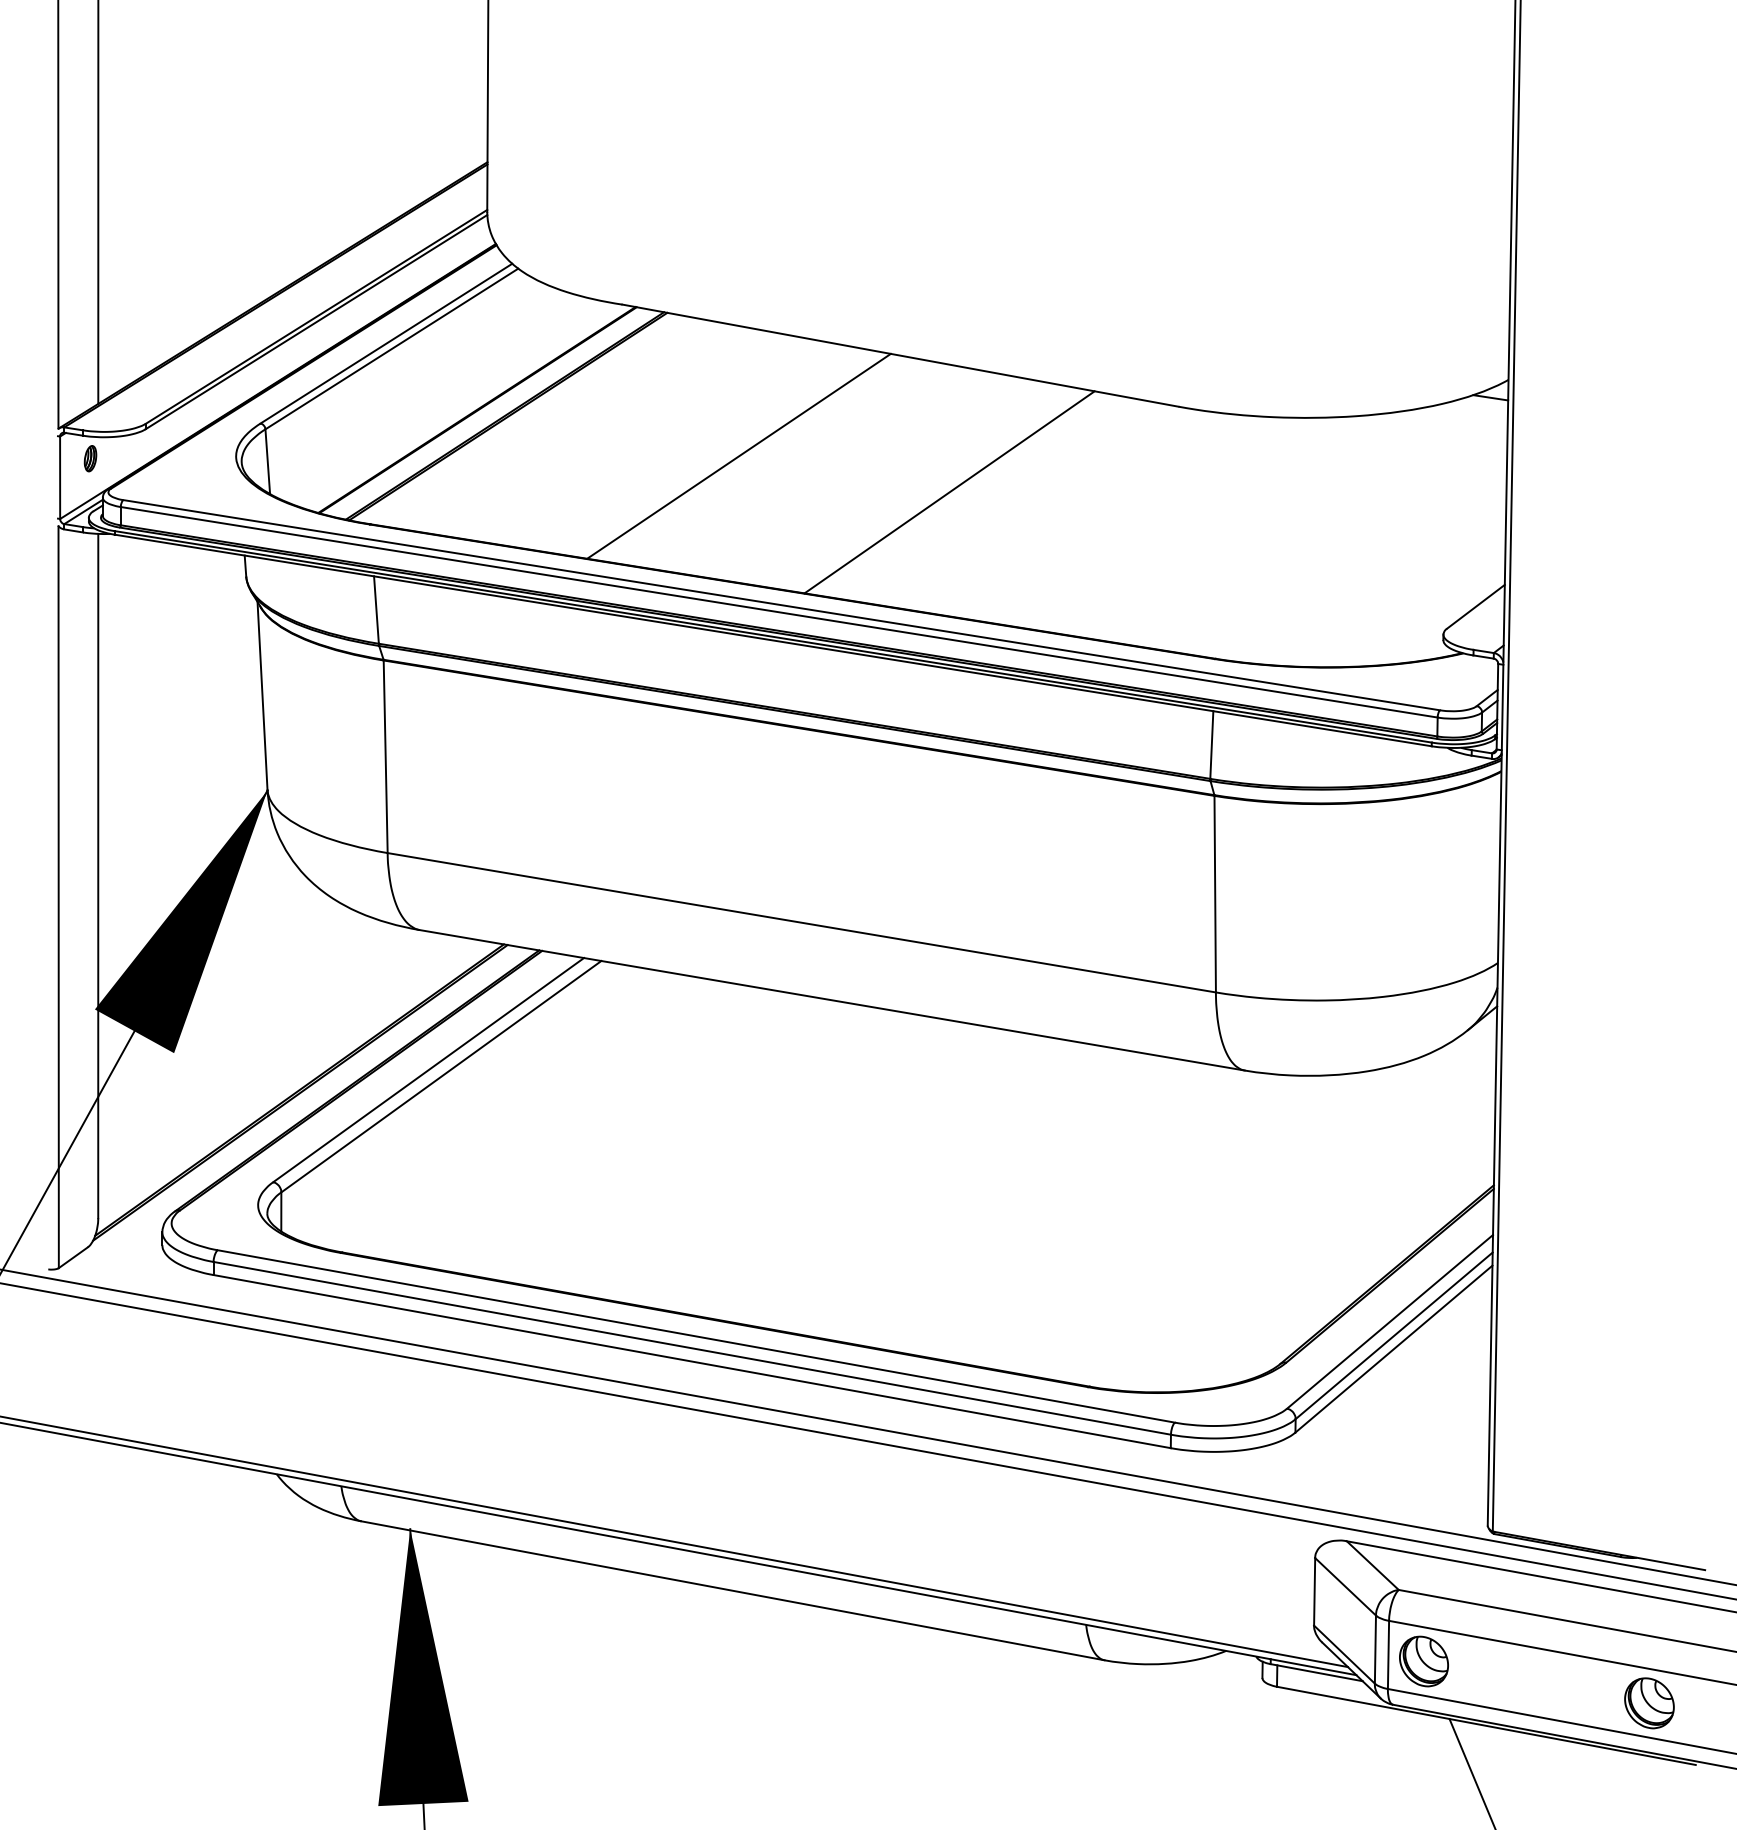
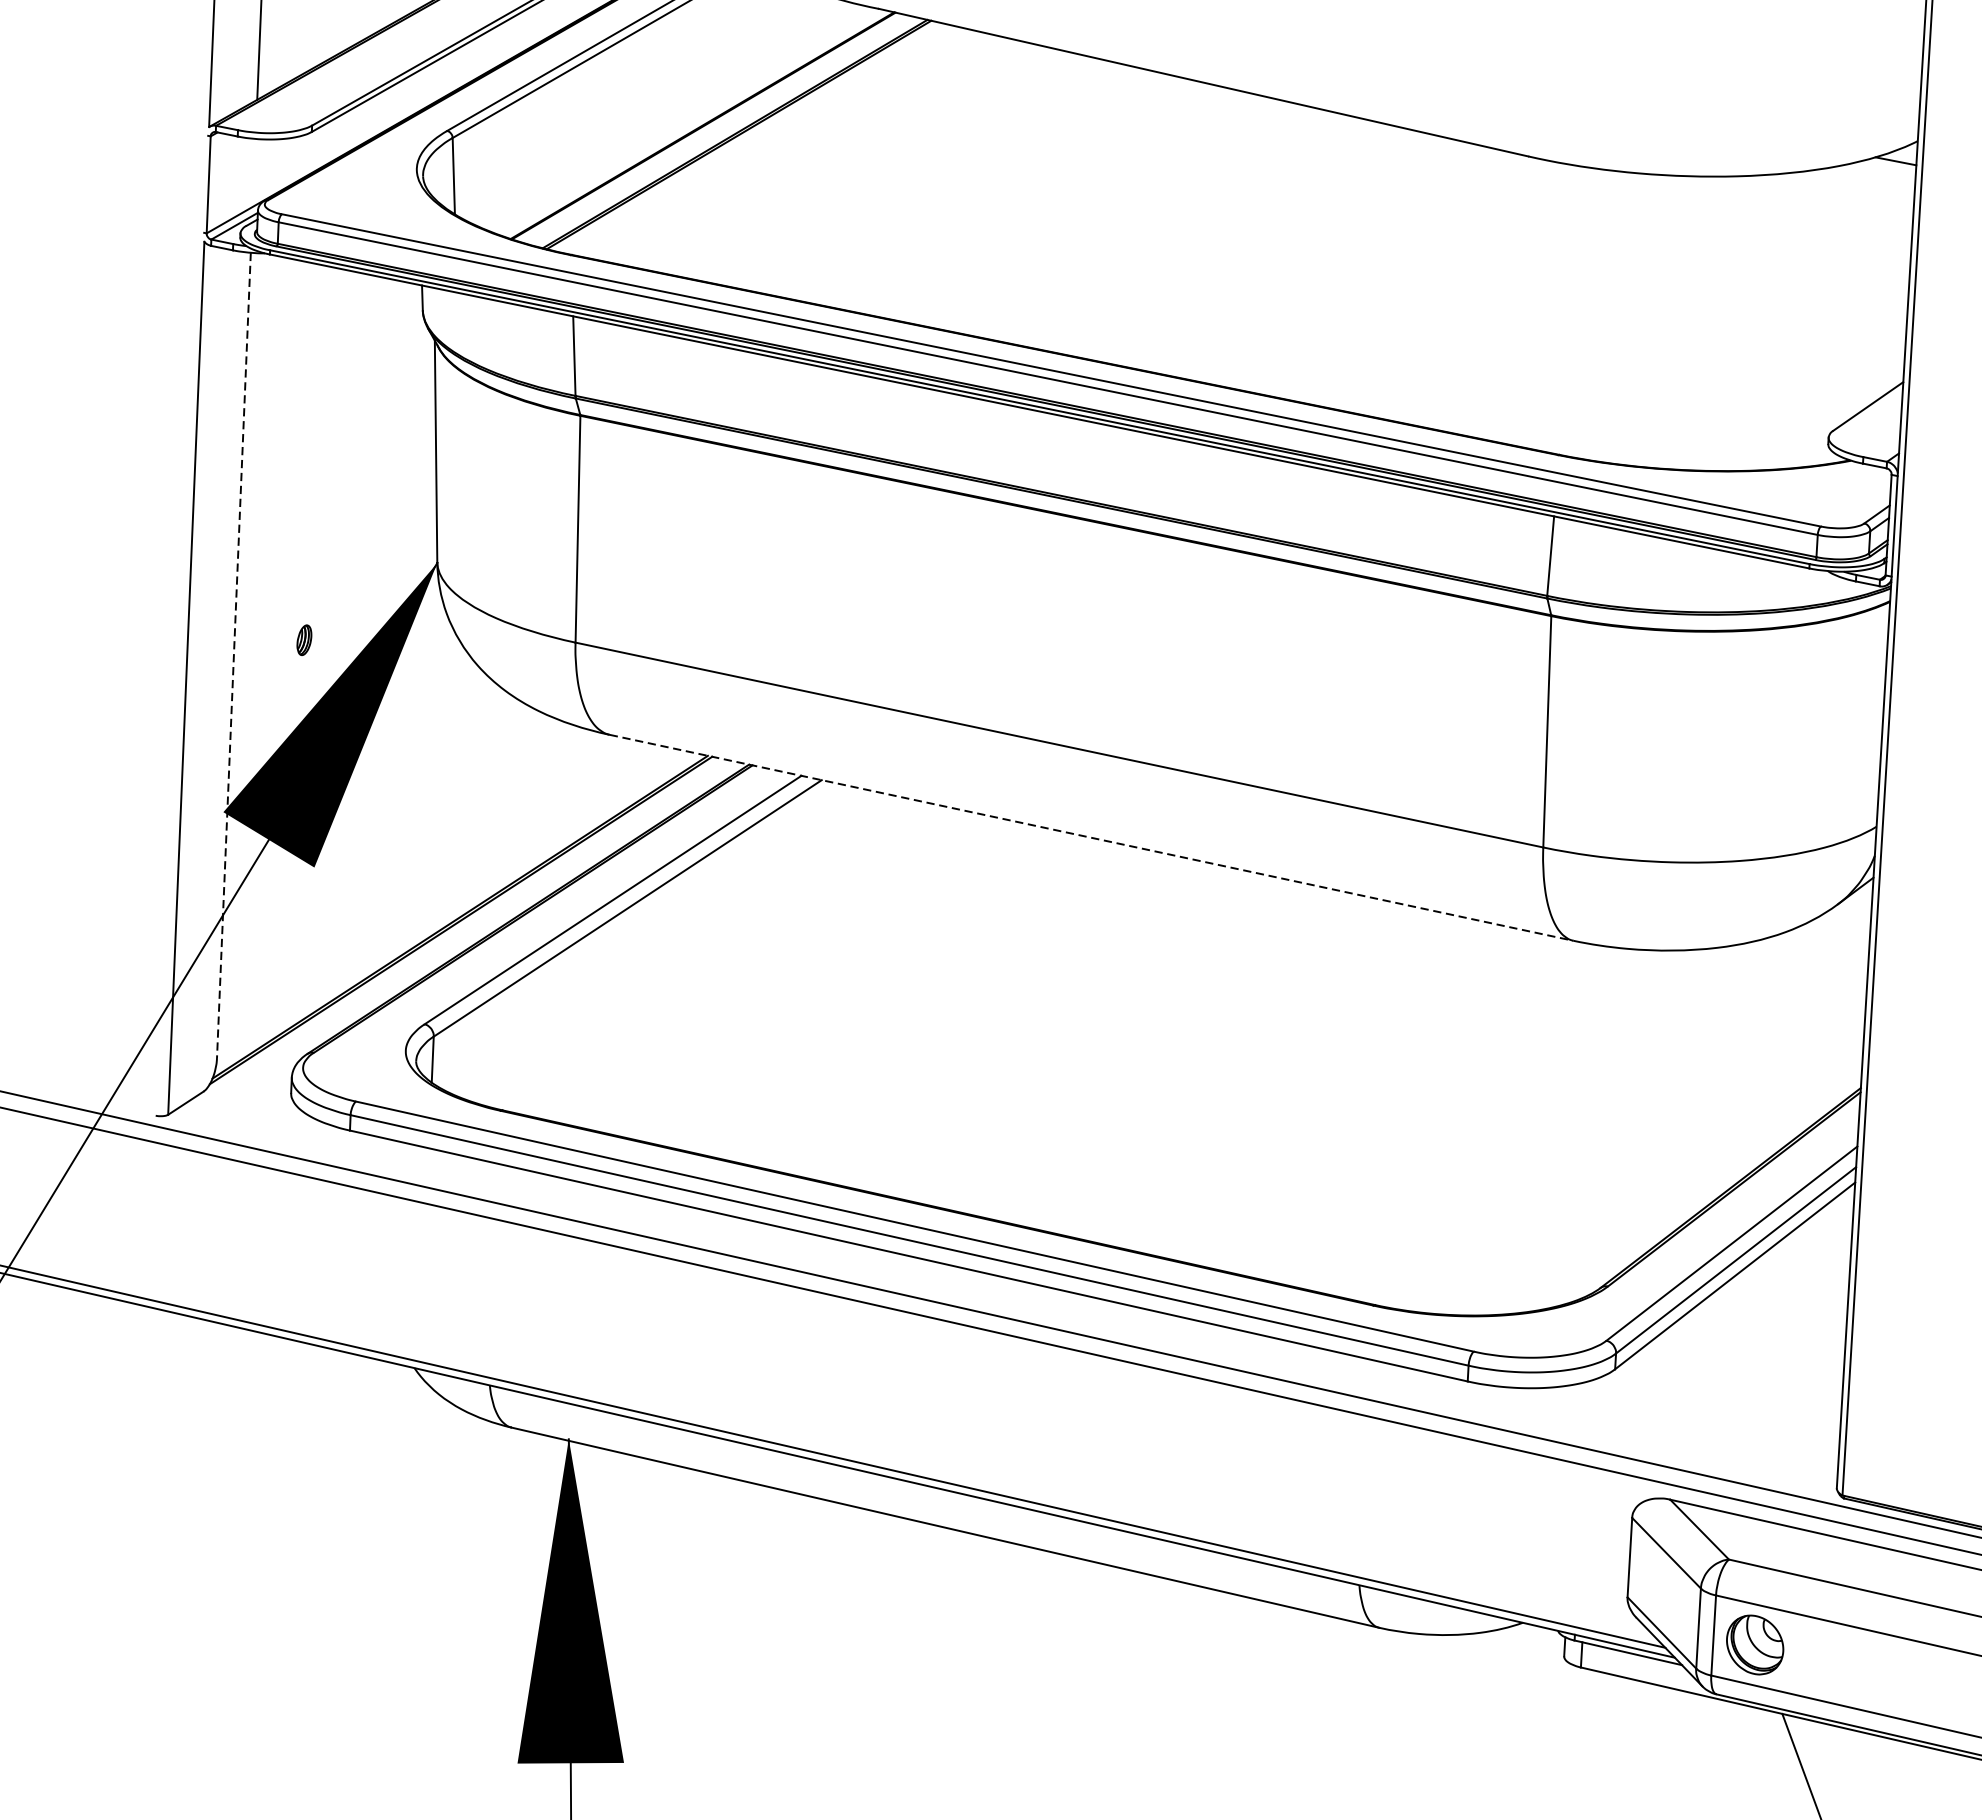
line: (738, 455) -> (1008, 192), removed
part: (90, 458) -> (304, 640), moved
line: (949, 492) -> (1254, 246), removed
line: (98, 876) -> (234, 655), solid -> dashed
line: (832, 1000) -> (1091, 838), solid -> dashed

